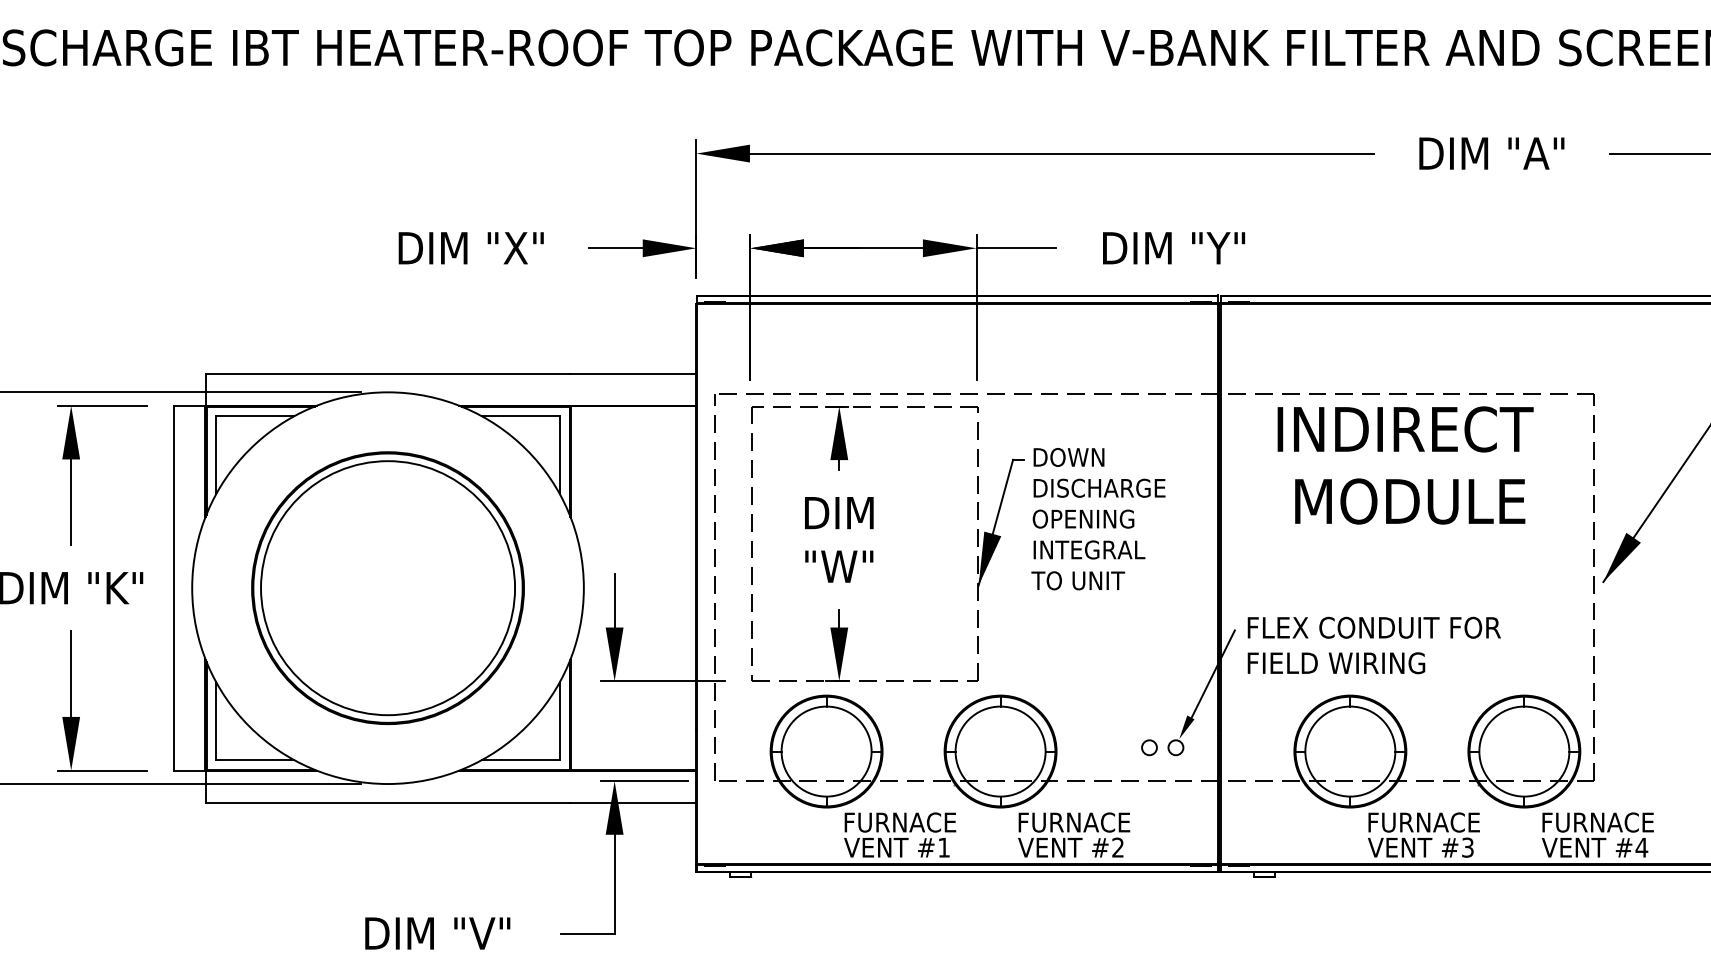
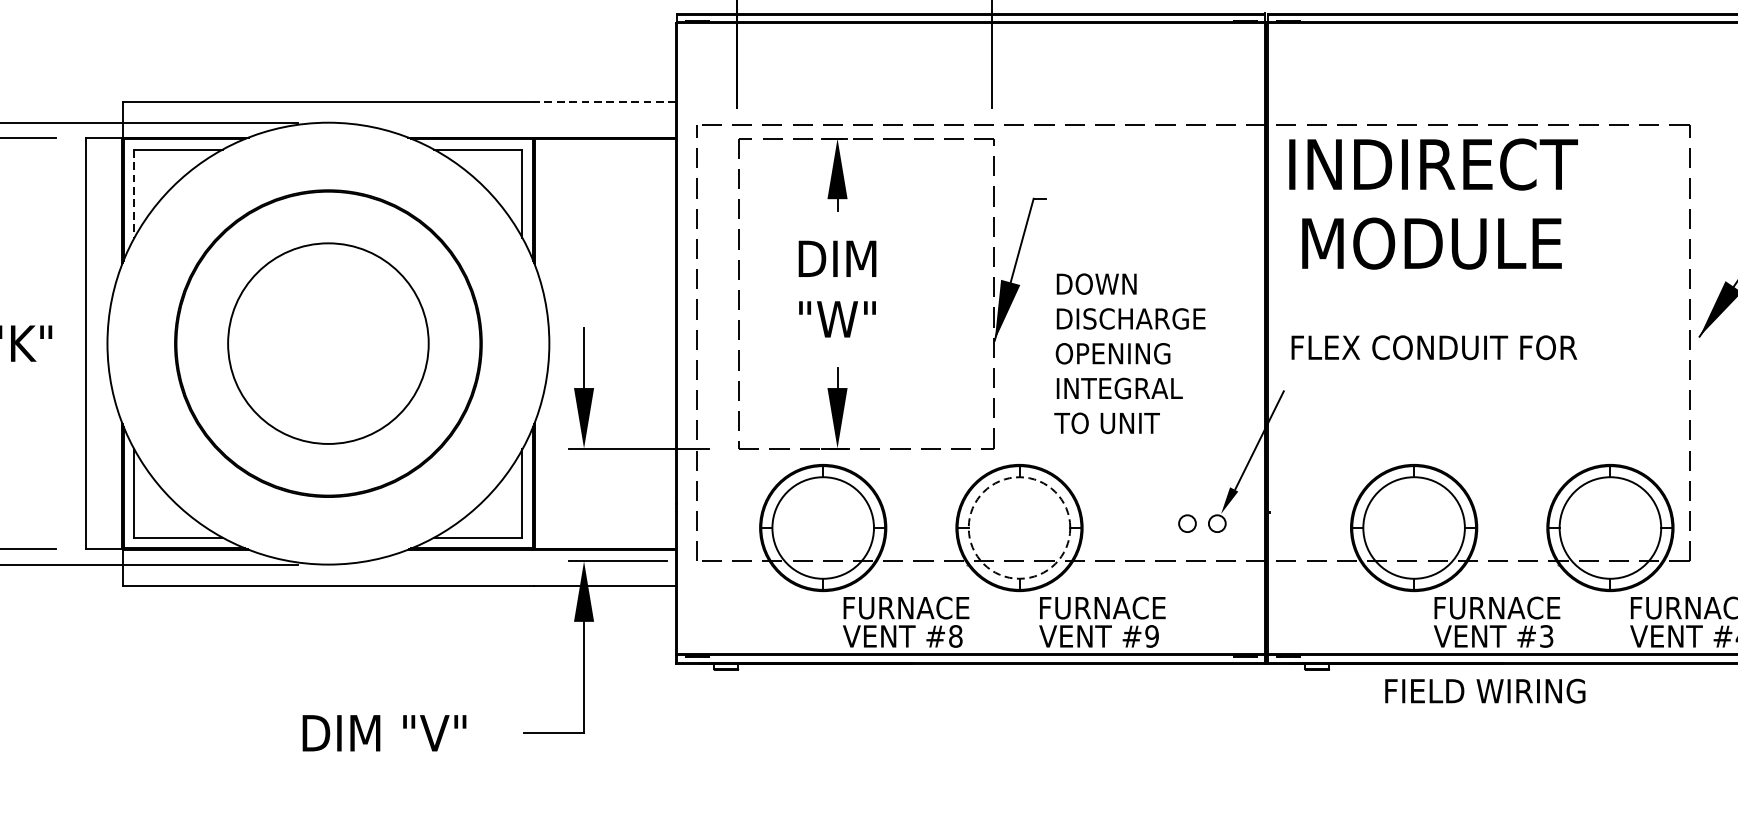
line: (633, 373) -> (605, 101), solid -> dashed
text: (1405, 429) -> (1433, 164), moved
line: (216, 455) -> (134, 193), solid -> dashed
text: (1410, 501) -> (1432, 243), moved
text: (1098, 519) -> (1129, 354), moved
circle: (388, 588) -> (328, 344), size x0.7
text: (1373, 627) -> (1433, 347), moved
text: (1336, 663) -> (1485, 691), moved
circle: (1000, 751) -> (1019, 527), solid -> dashed
text: (944, 847) -> (956, 636), #1 -> #8
text: (1118, 847) -> (1152, 636), #2 -> #9

